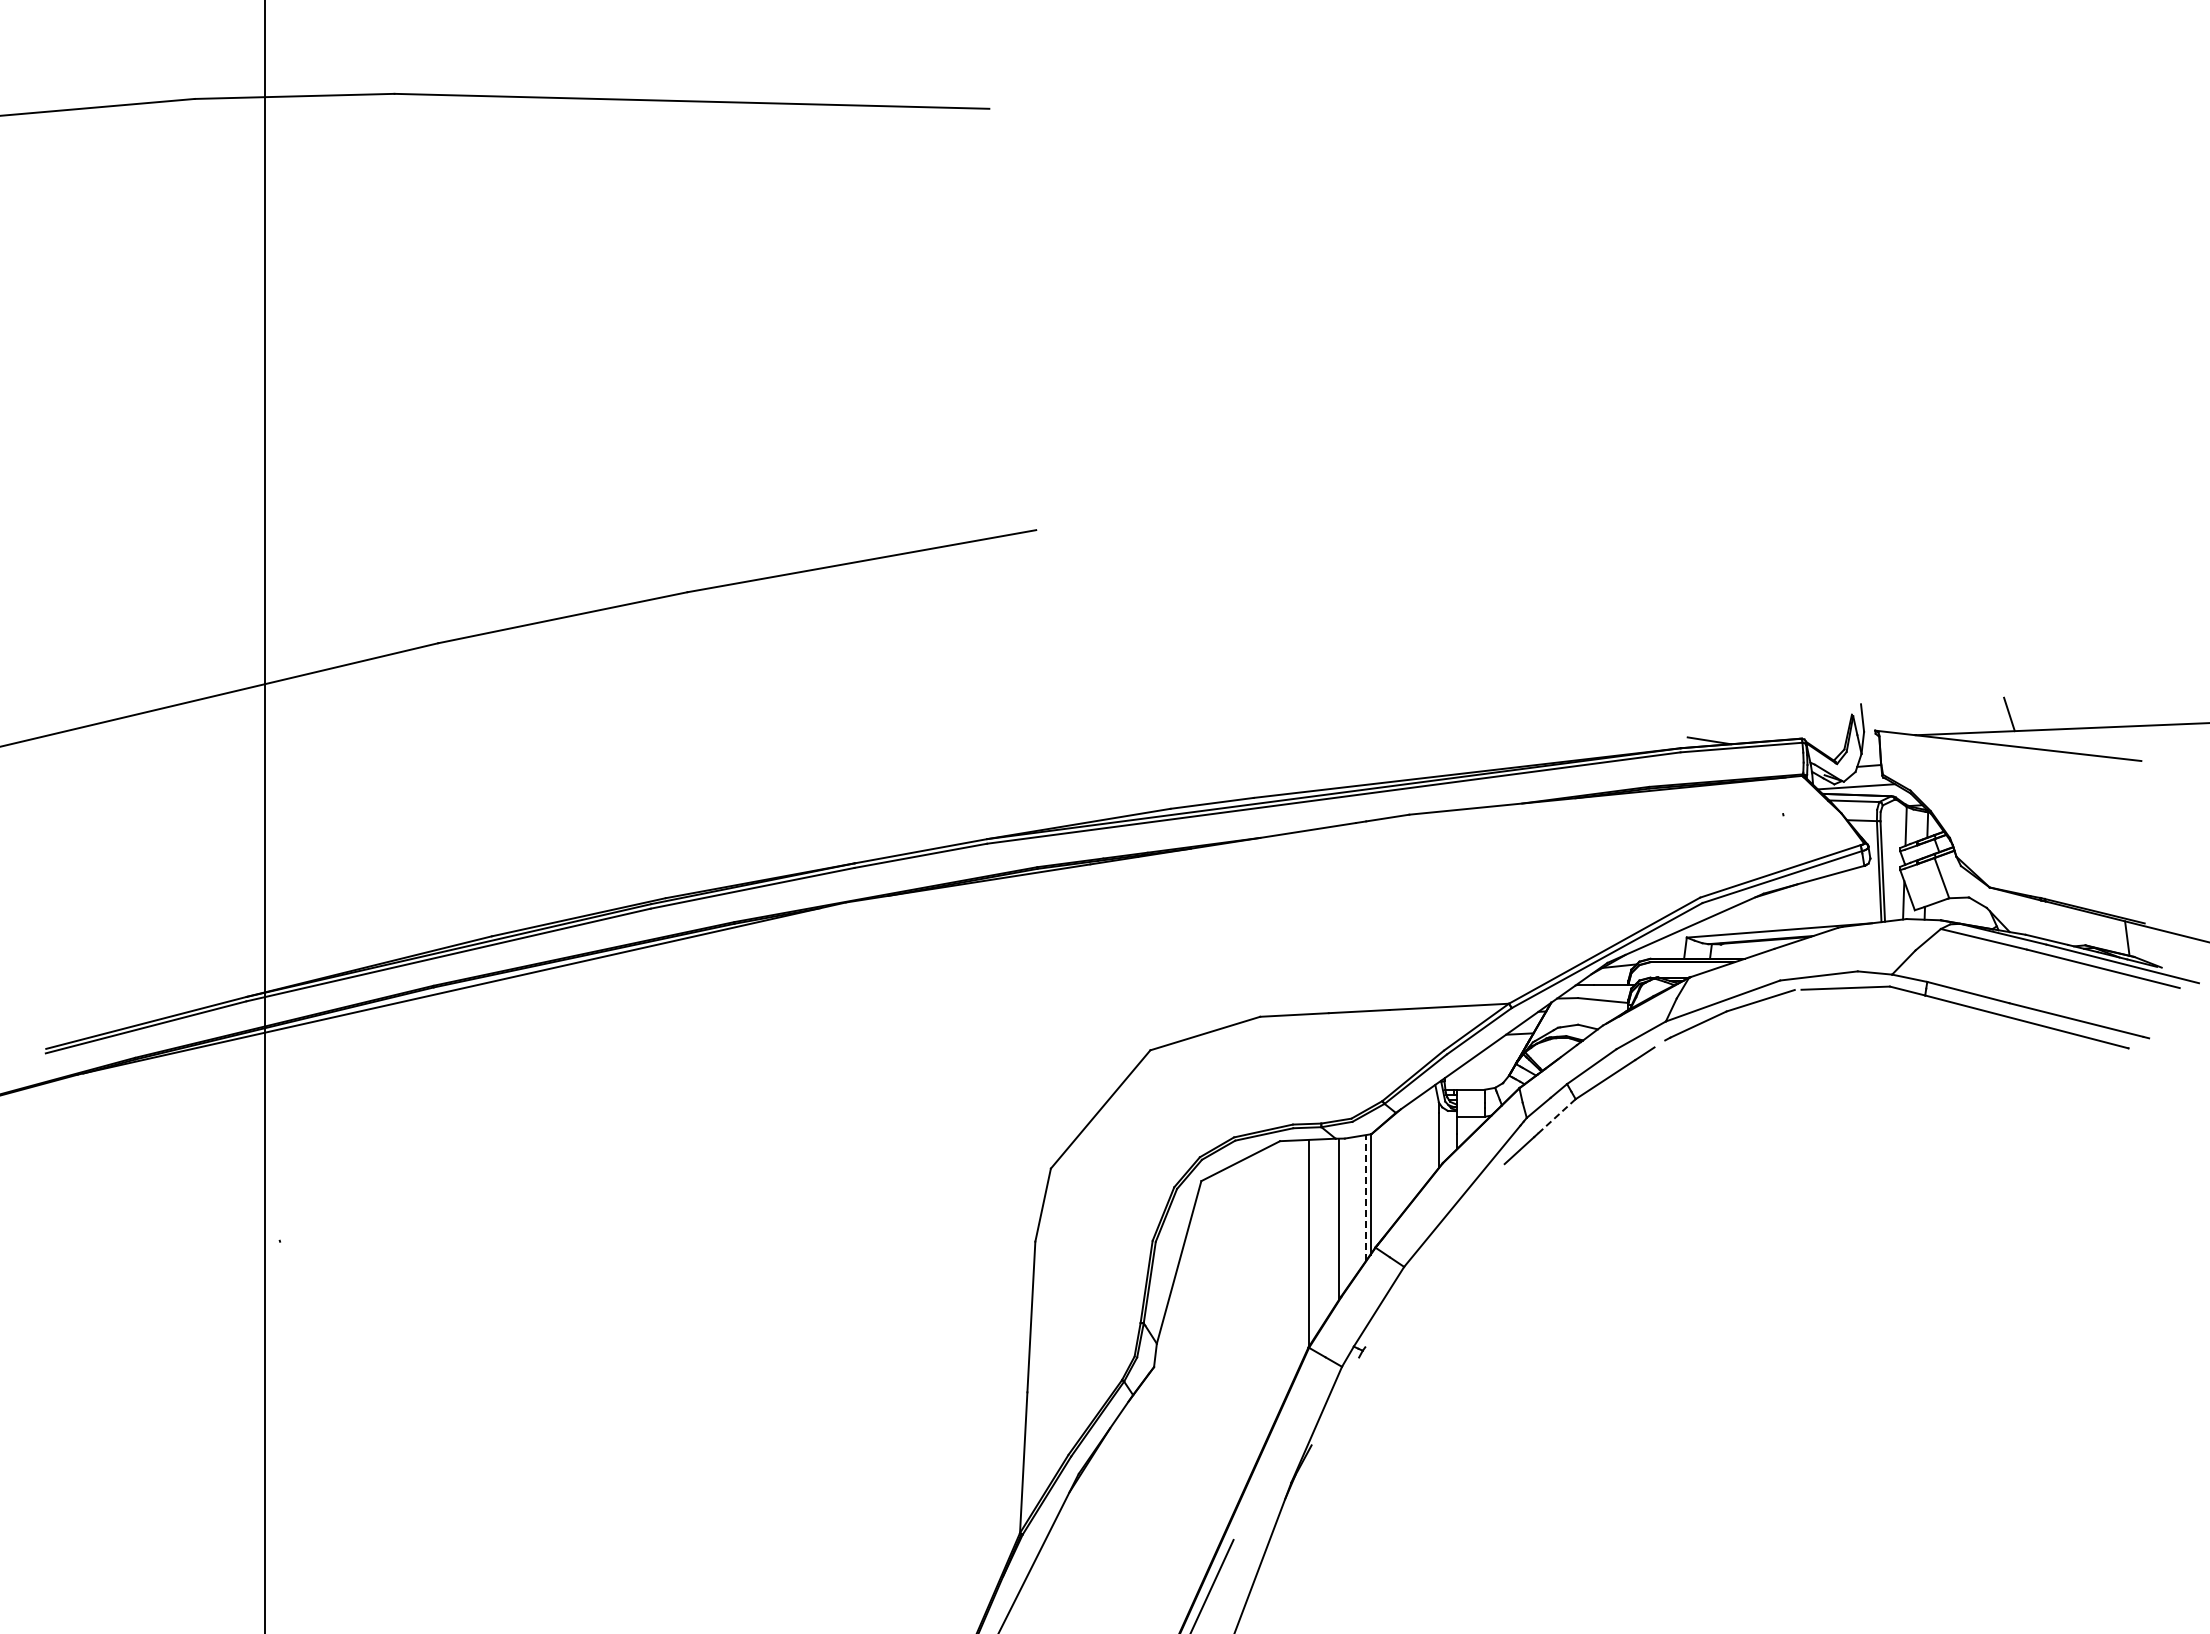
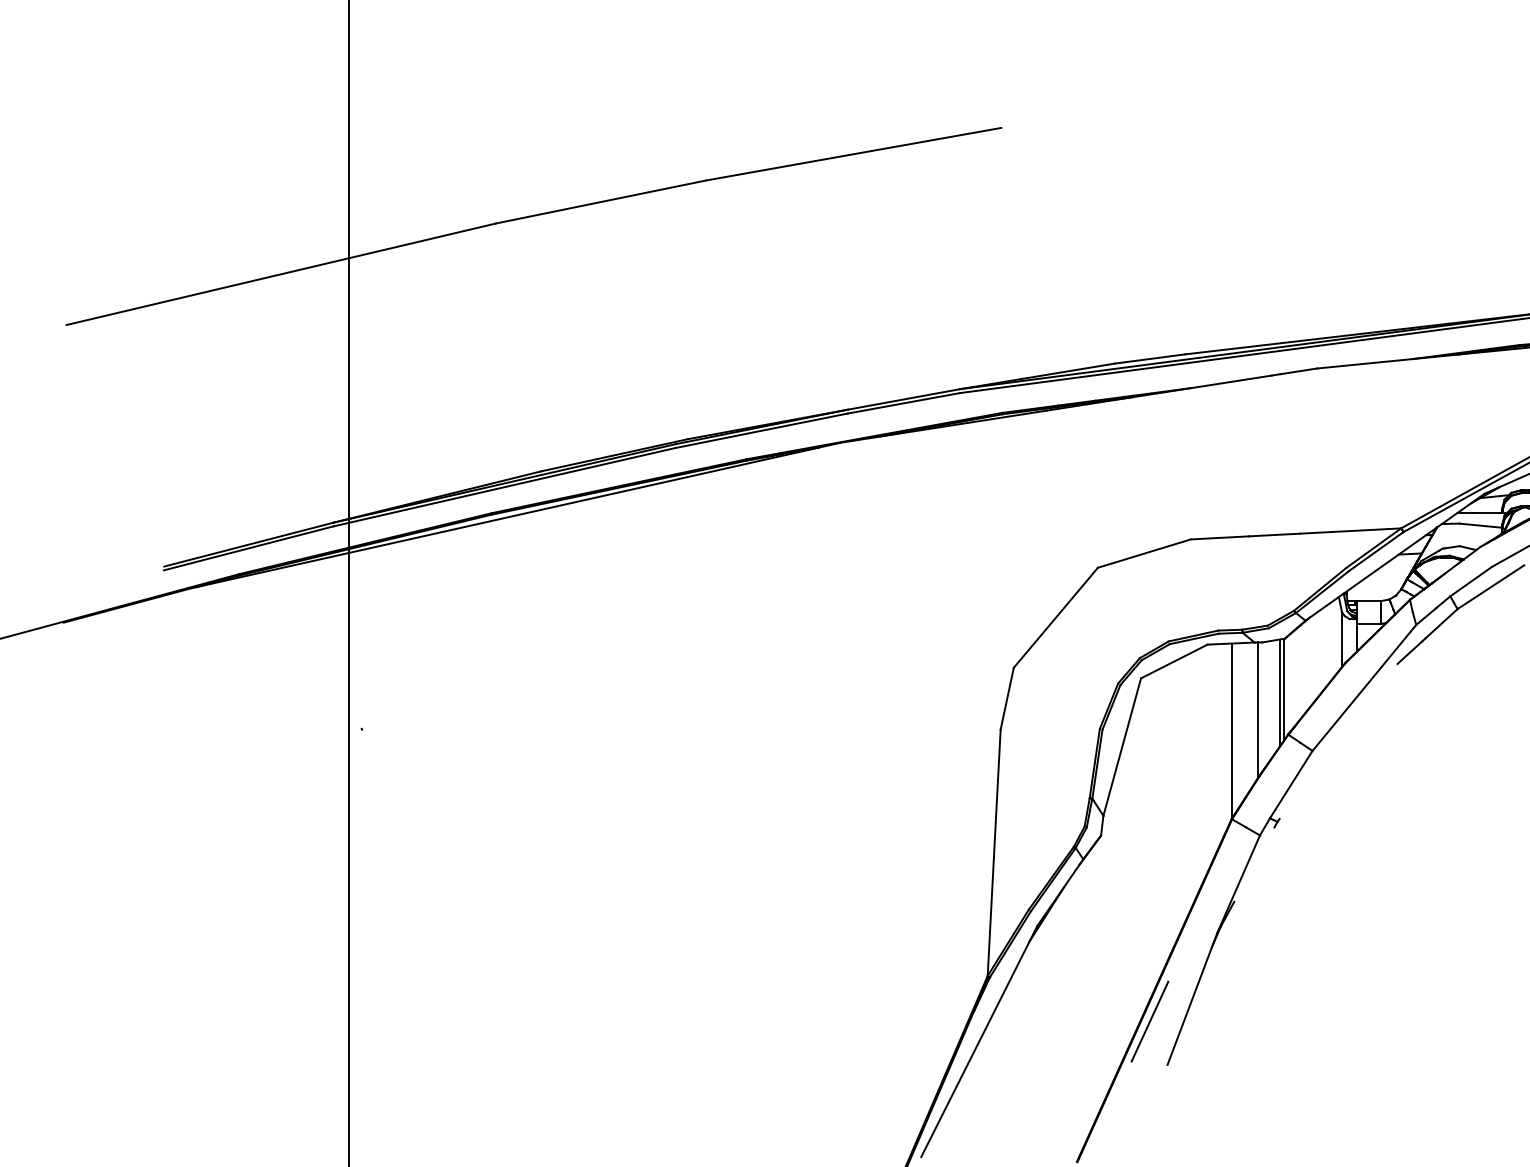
line: (1557, 1116) -> (1442, 623), dashed -> solid
line: (1365, 1197) -> (1279, 692), dashed -> solid

